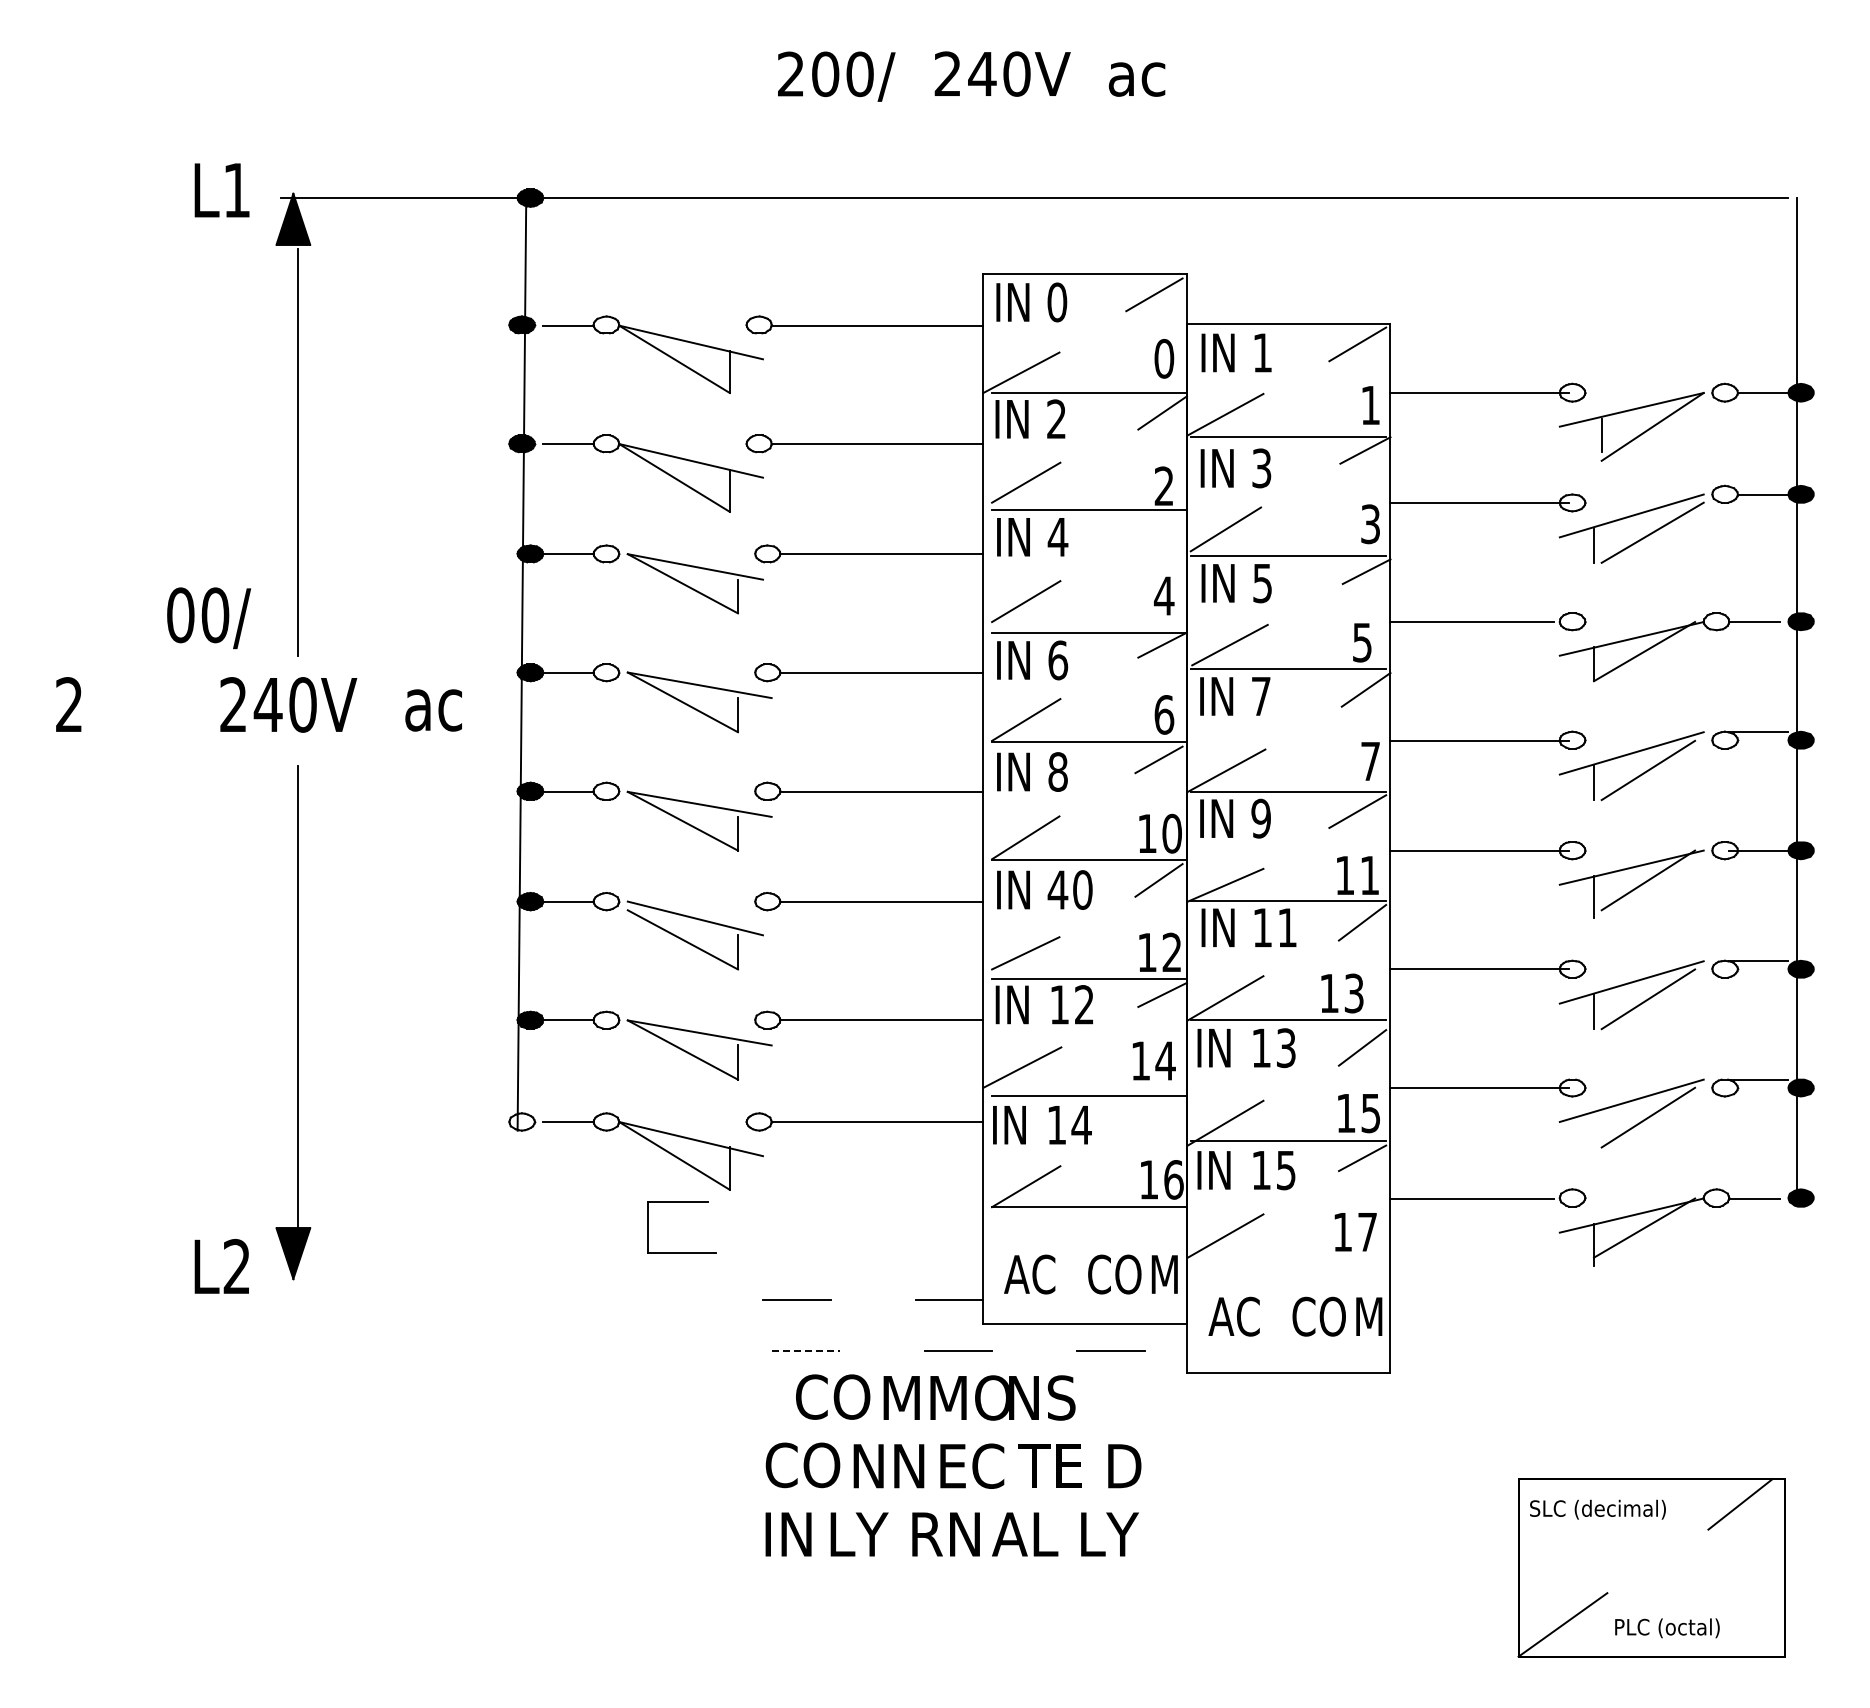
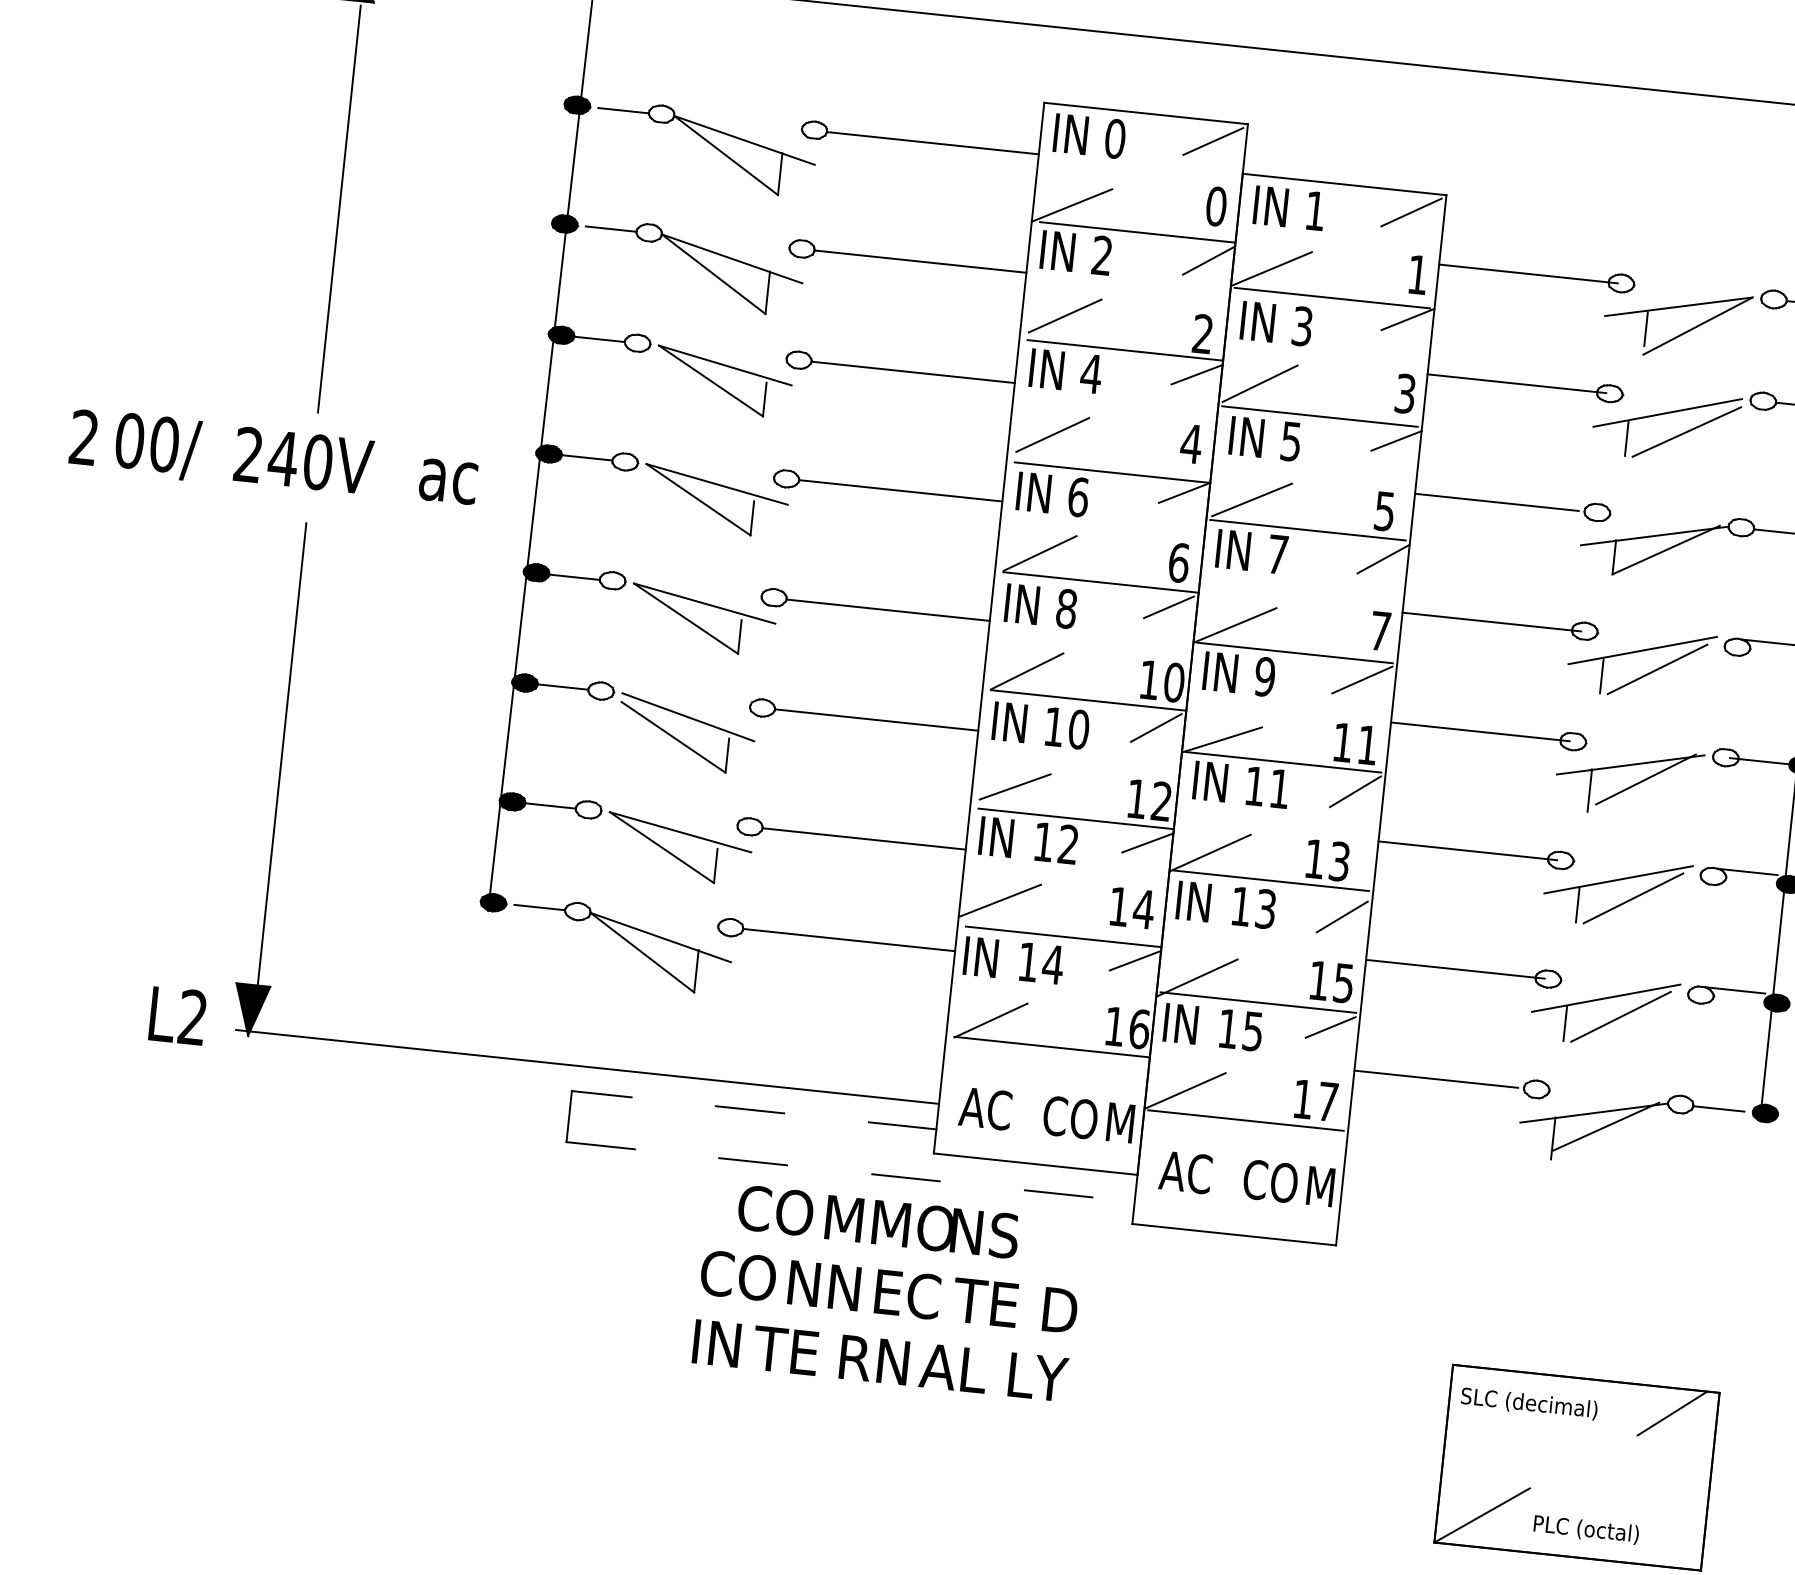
line: (1162, 526) -> (1196, 374), added
text: (209, 618) -> (158, 447), moved
text: (1057, 889) -> (1053, 726), 40 -> 10
line: (1162, 1112) -> (1135, 960), added
fill: (521, 1121) -> (492, 902), added
line: (1594, 1130) -> (1565, 1024), added
part: (681, 1202) -> (605, 1095), moved
line: (1288, 1259) -> (1245, 1120), added
line: (631, 1274) -> (586, 1066), added
line: (805, 1351) -> (752, 1162), dashed -> solid
text: (856, 1534) -> (784, 1350), LY -> TE

